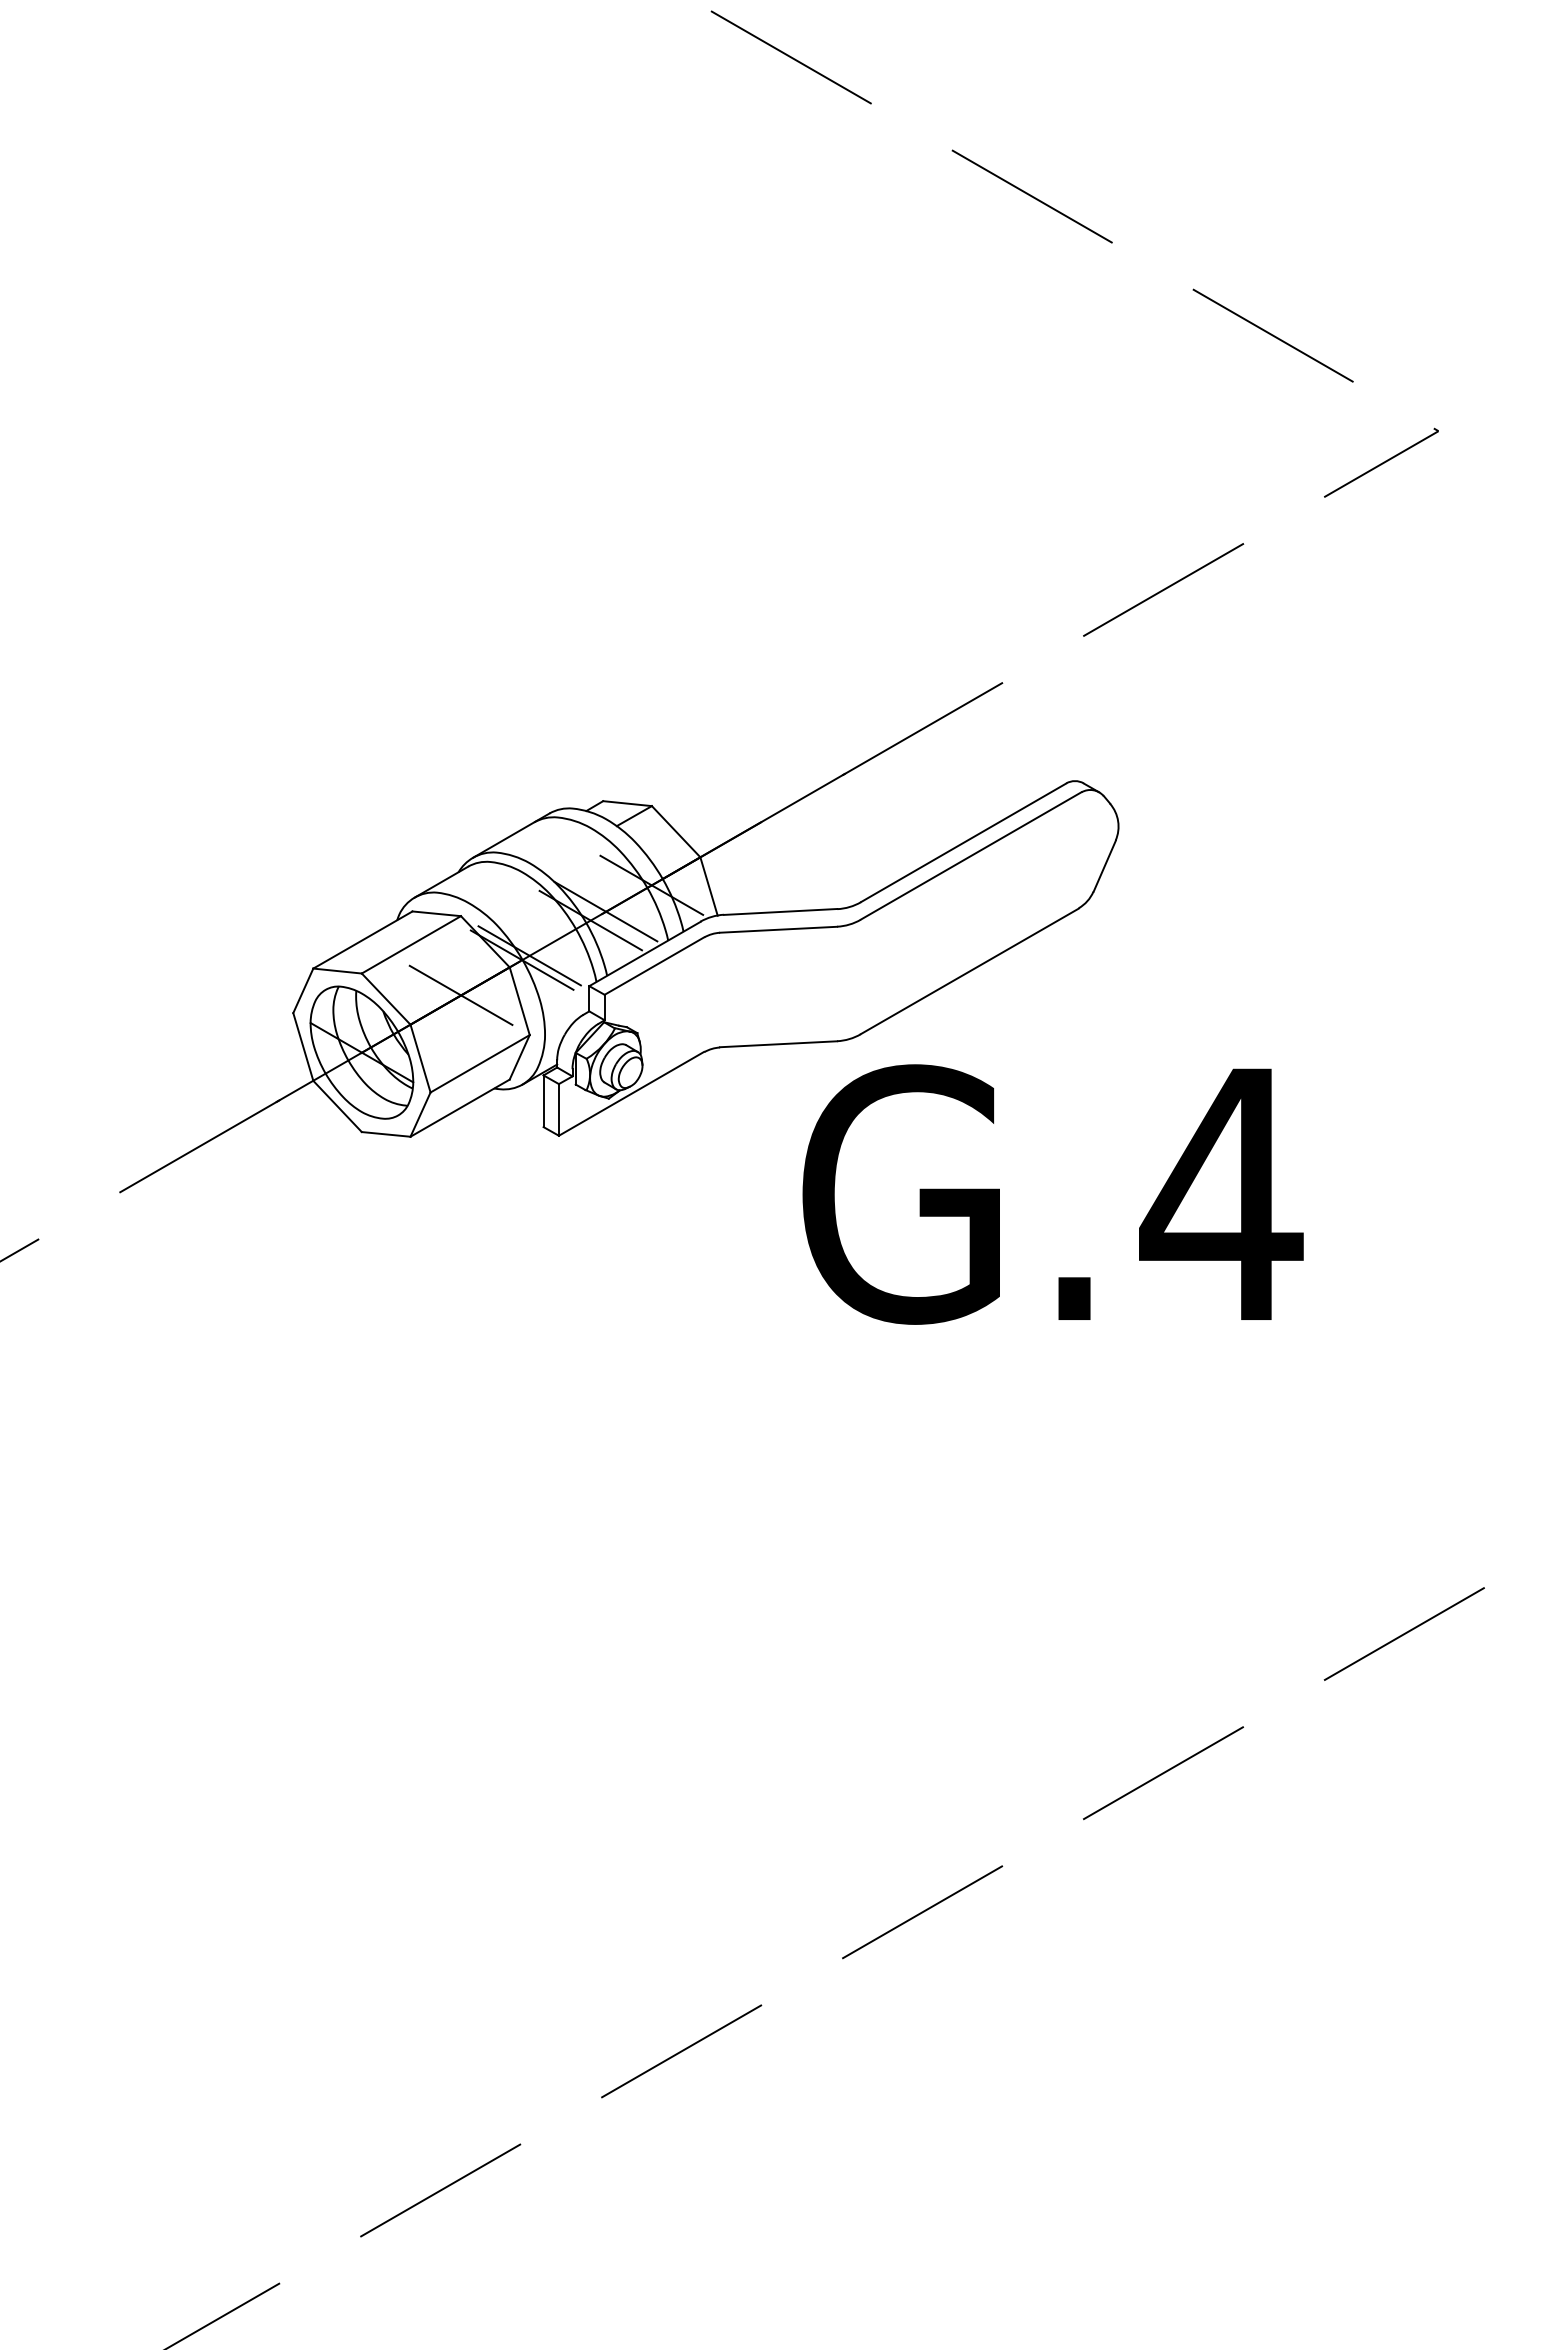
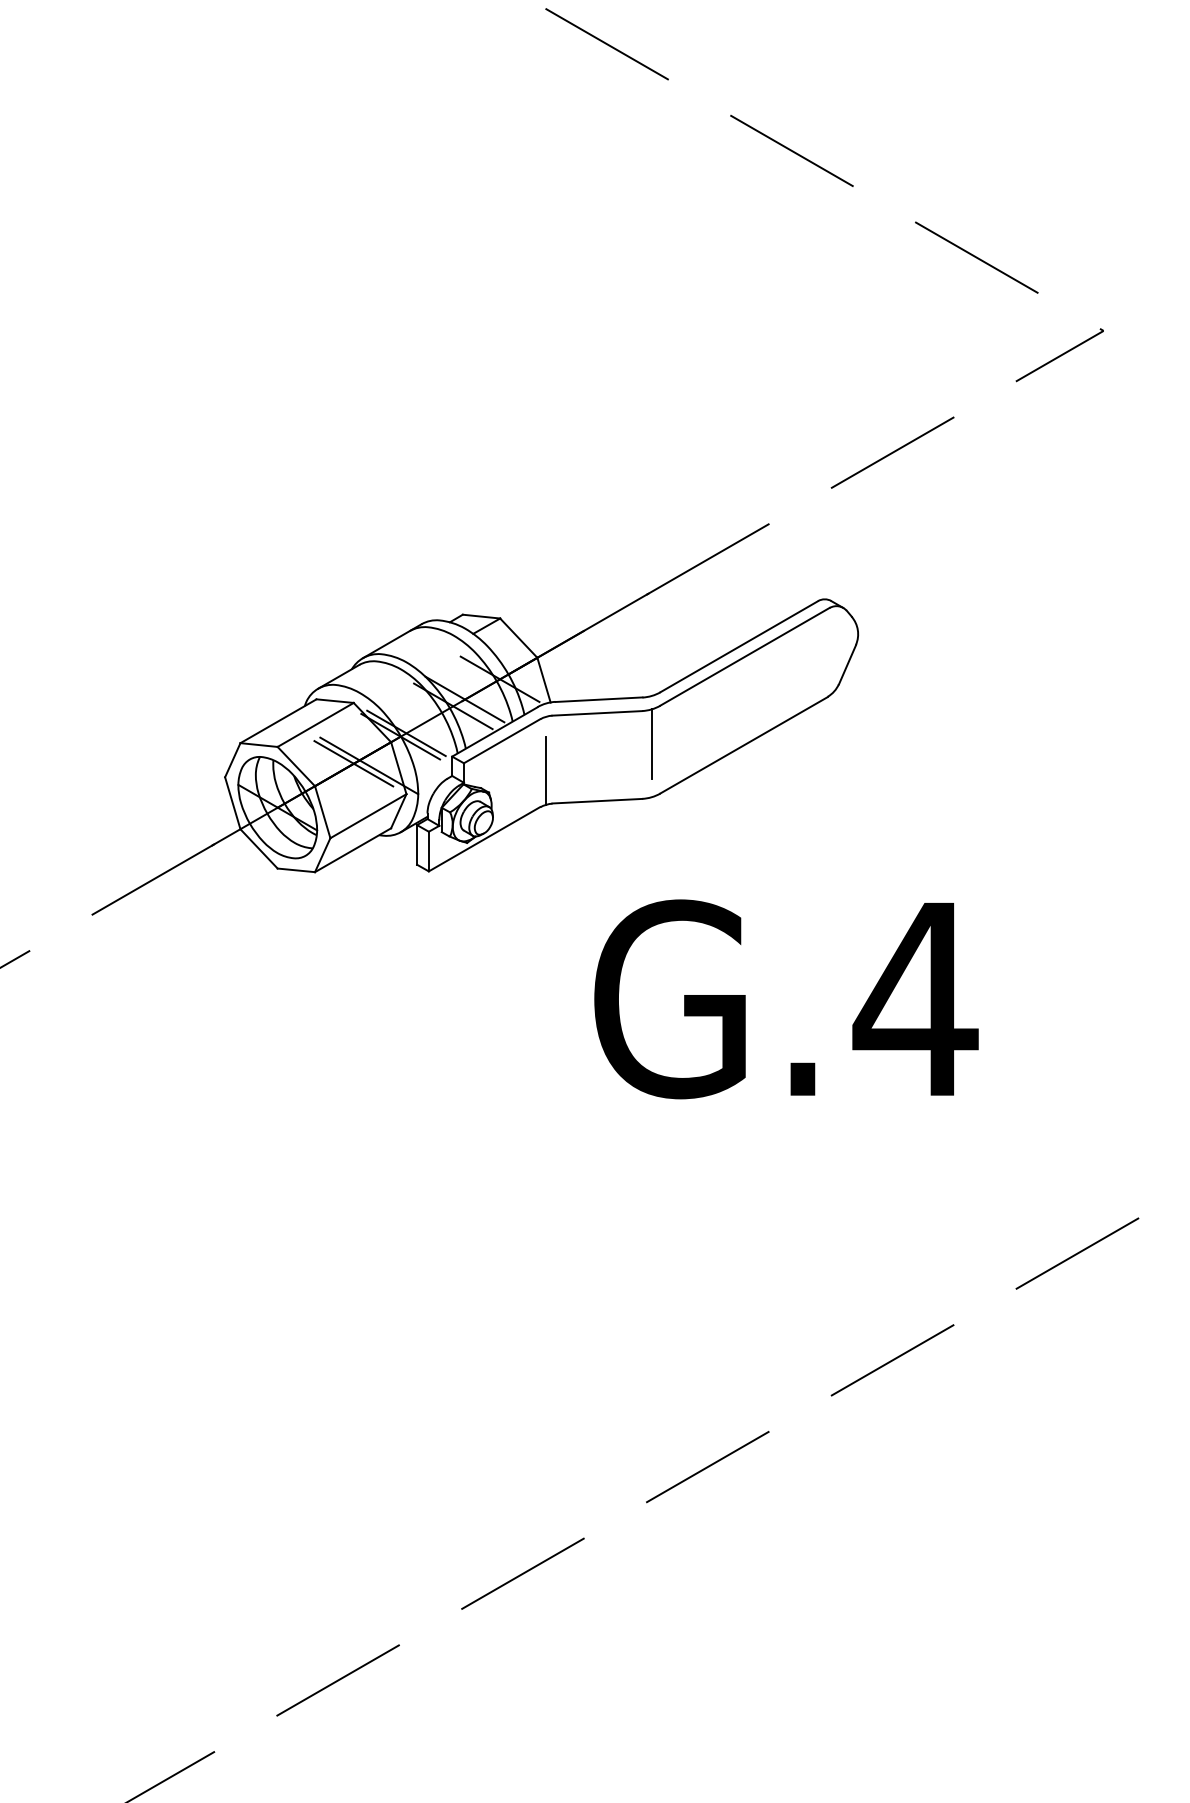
line: (849, 969) -> (651, 743), added
line: (481, 998) -> (369, 766), added
line: (711, 1003) -> (545, 769), added
text: (1052, 1194) -> (786, 999), moved

